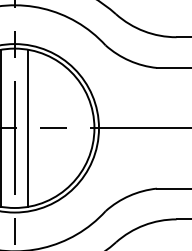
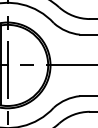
line: (28, 128) -> (14, 65), removed

